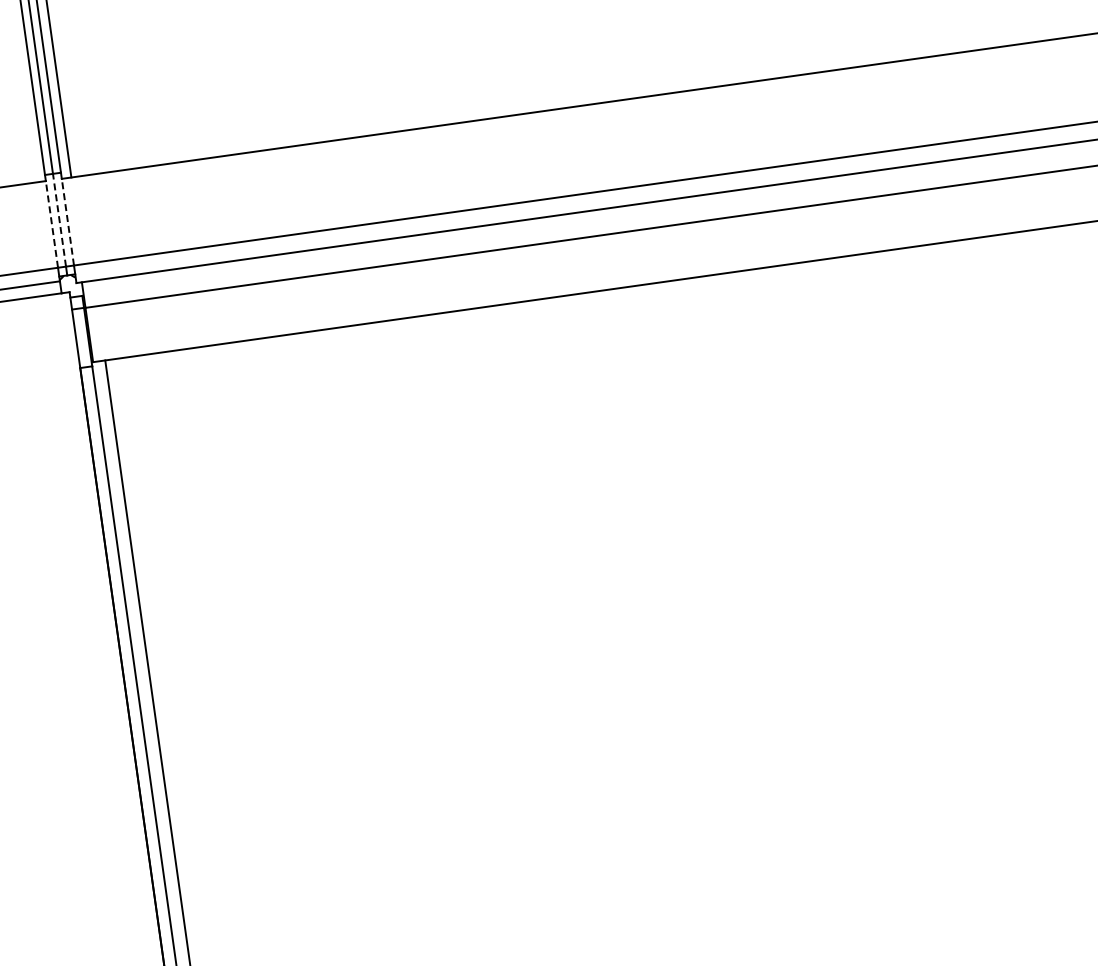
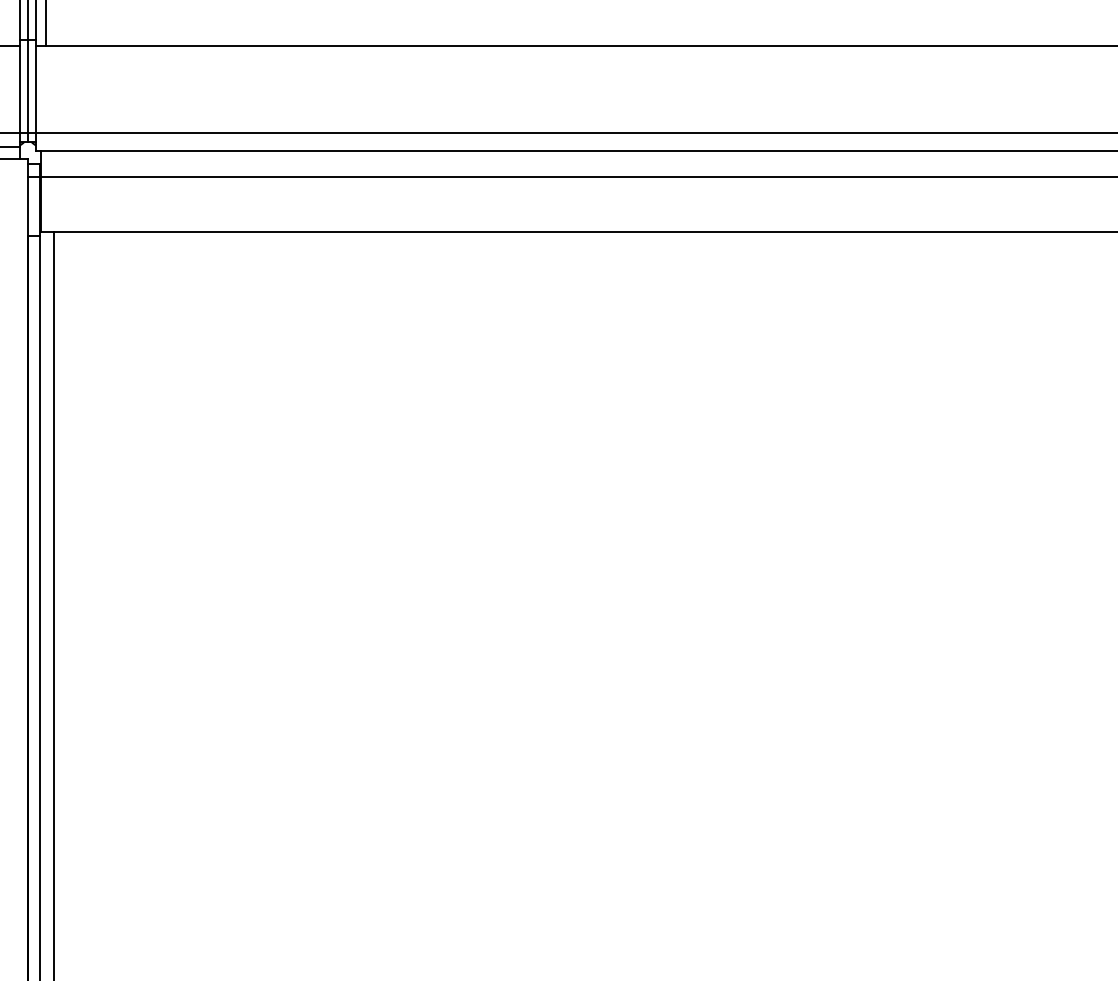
line: (59, 220) -> (27, 86), dashed -> solid
line: (67, 222) -> (35, 89), dashed -> solid
line: (51, 224) -> (19, 89), dashed -> solid

